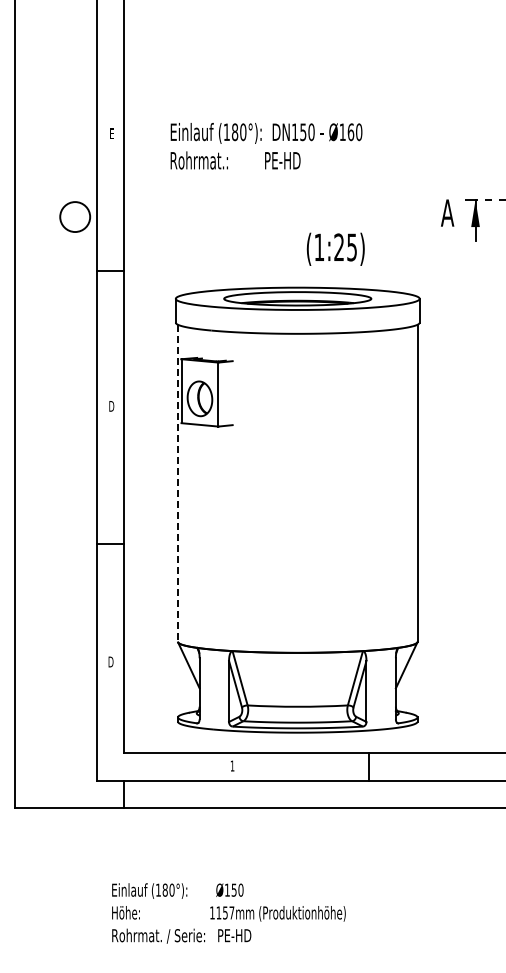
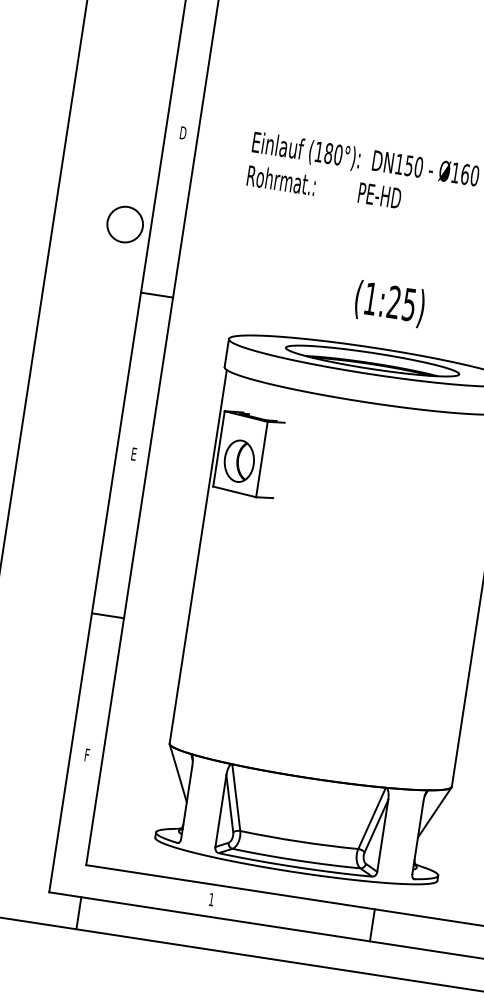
text: (111, 133) -> (182, 132), E -> D
text: (335, 248) -> (389, 302), moved
text: (111, 406) -> (133, 454), D -> E
line: (177, 483) -> (197, 556), dashed -> solid
text: (110, 661) -> (86, 754), D -> F

